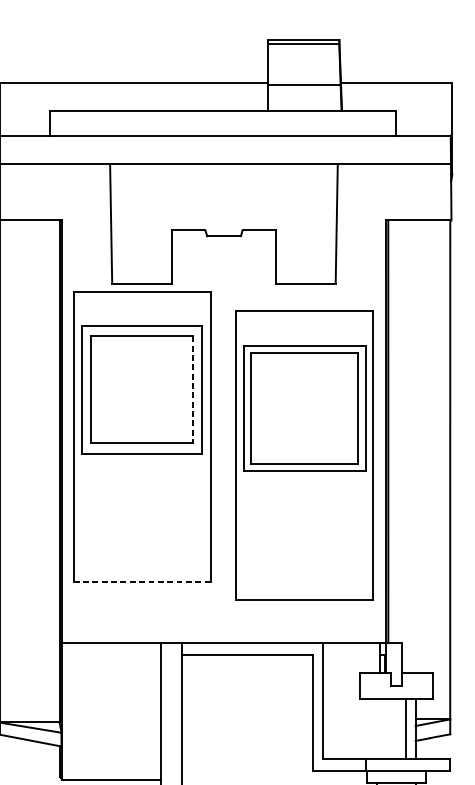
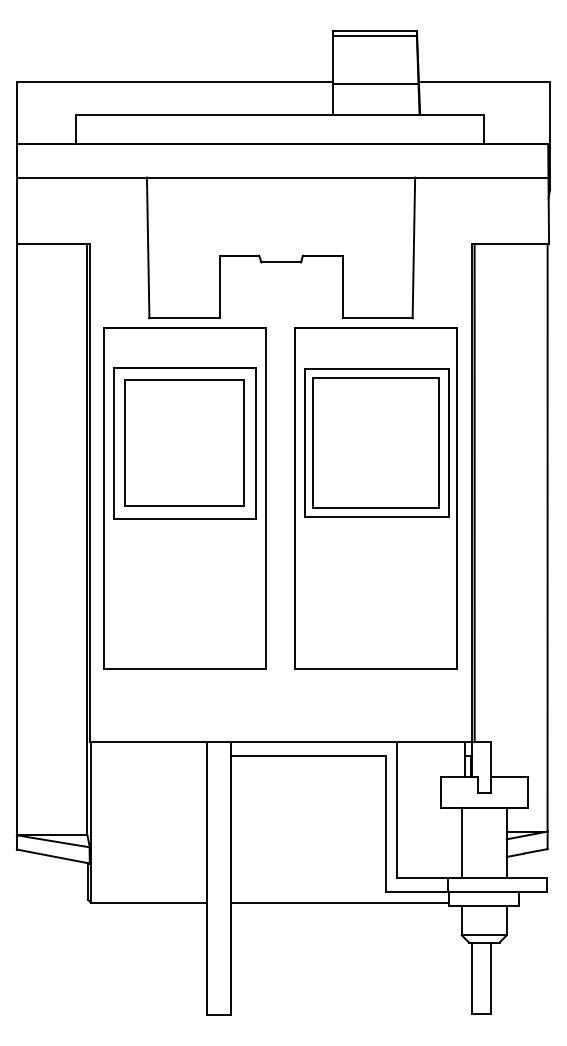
line: (192, 389) -> (244, 443), dashed -> solid
part: (304, 455) -> (375, 498), moved
line: (141, 581) -> (184, 669), dashed -> solid
line: (406, 728) -> (461, 842), moved
line: (274, 779) -> (340, 902), added

